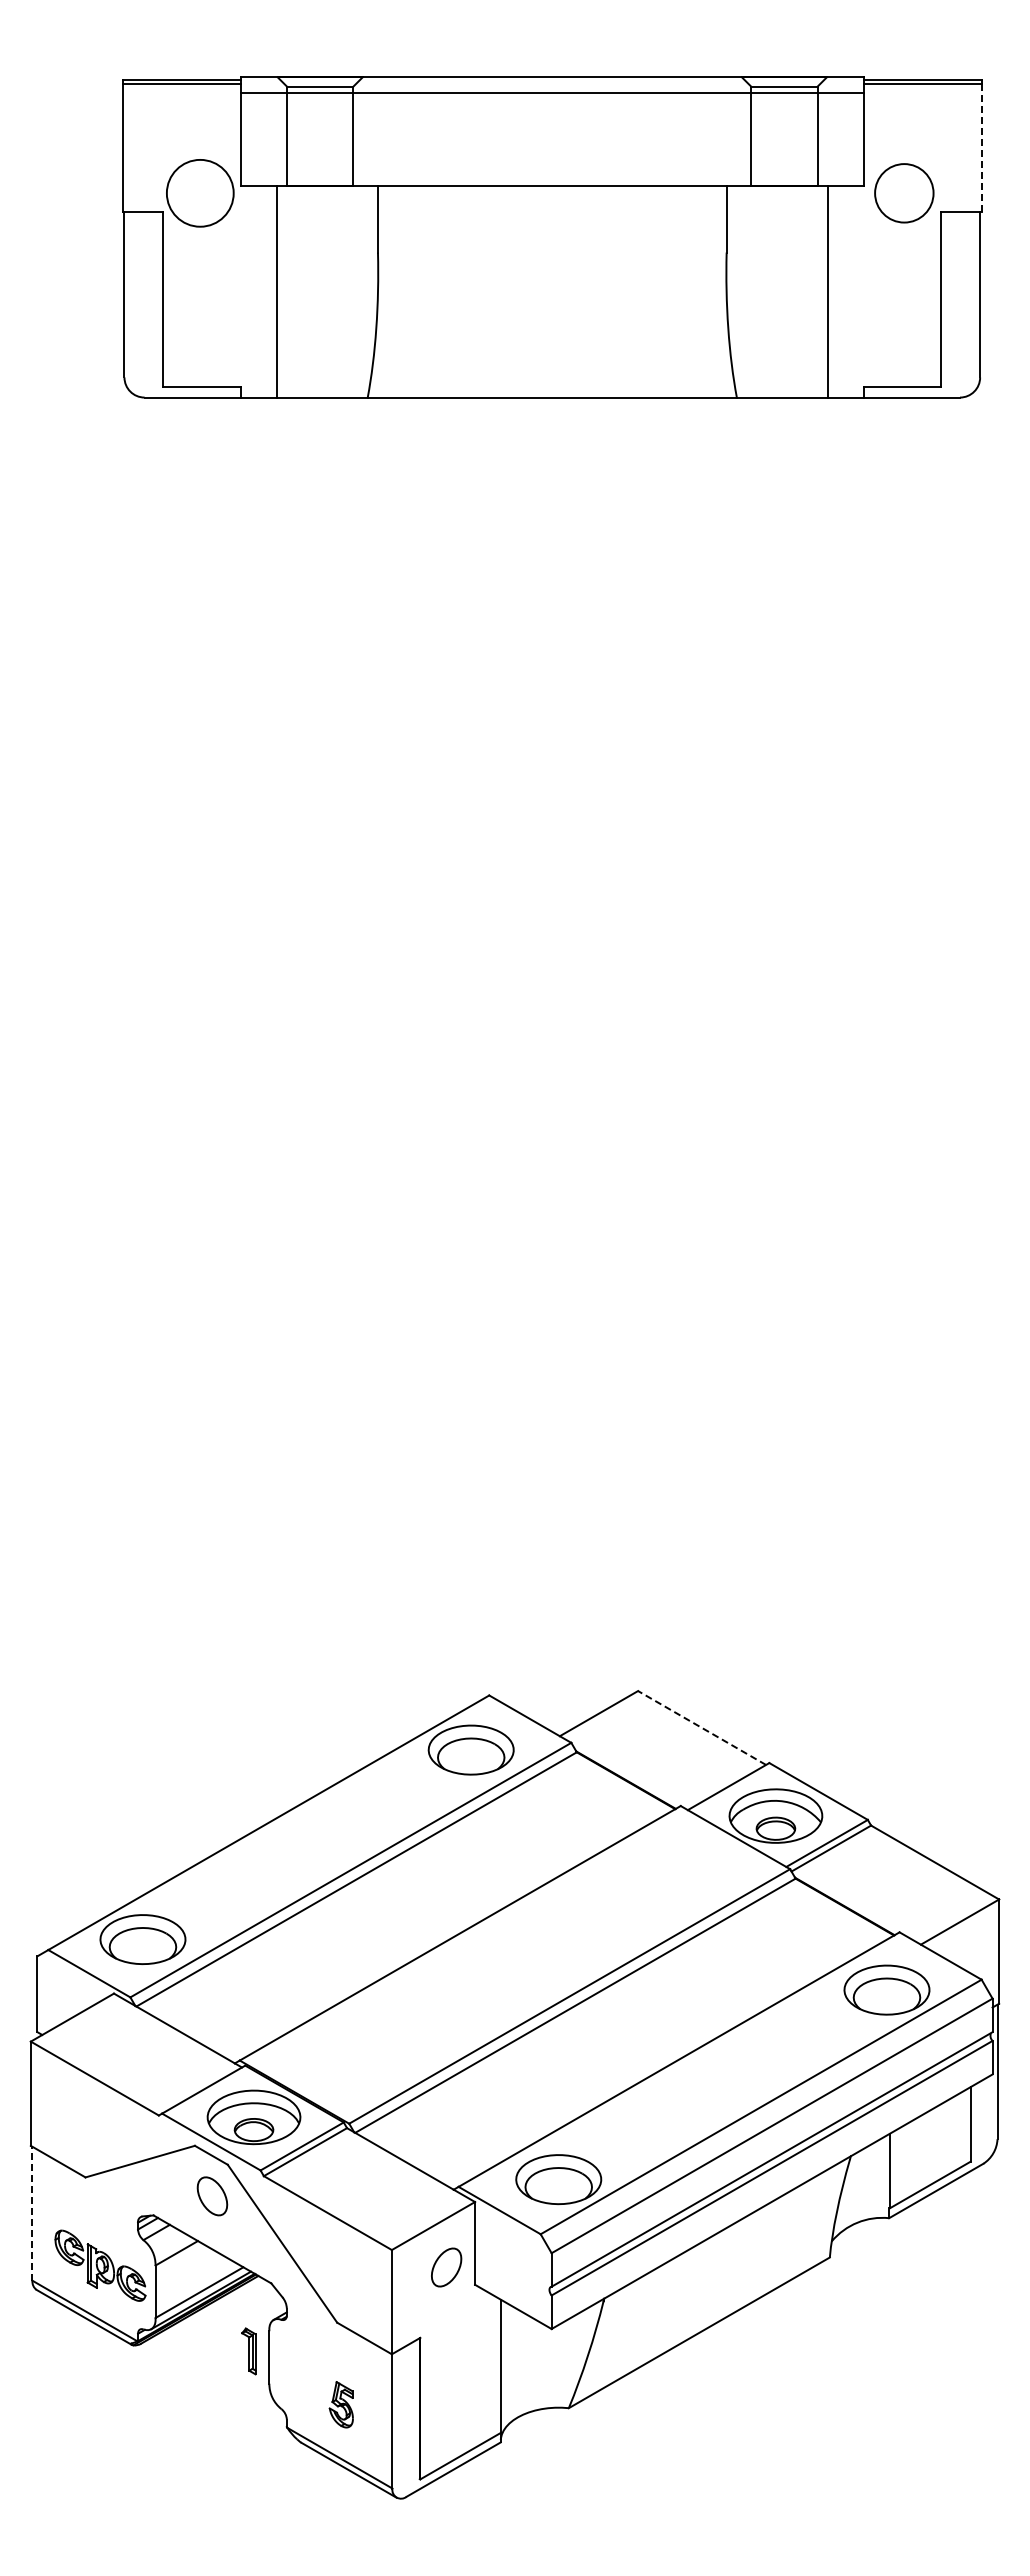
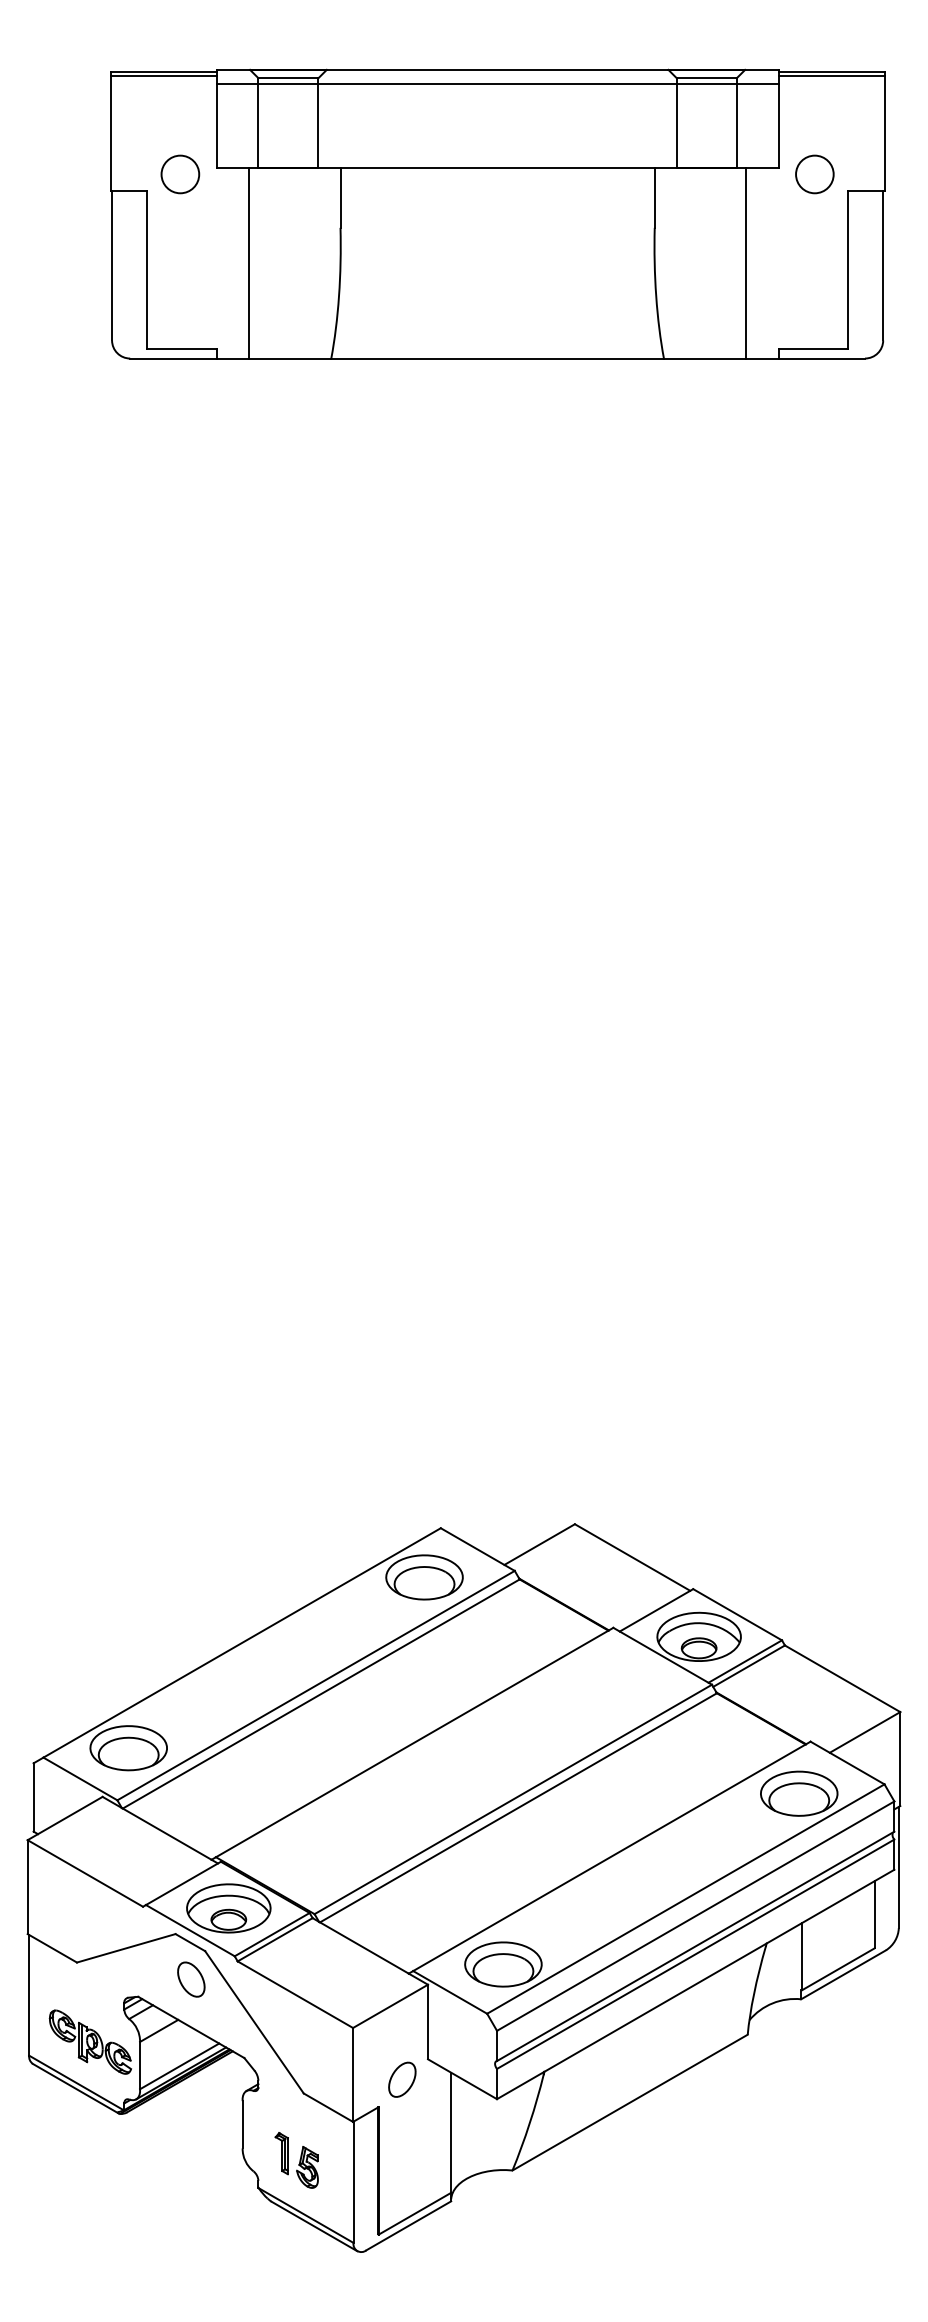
line: (981, 148) -> (884, 134), dashed -> solid
circle: (200, 193) -> (180, 174), size x0.62
circle: (904, 193) -> (815, 174), size x0.71
line: (702, 1728) -> (632, 1557), dashed -> solid
line: (32, 2213) -> (29, 1995), dashed -> solid
part: (446, 2267) -> (402, 2079), moved
part: (248, 2351) -> (281, 2153), moved

